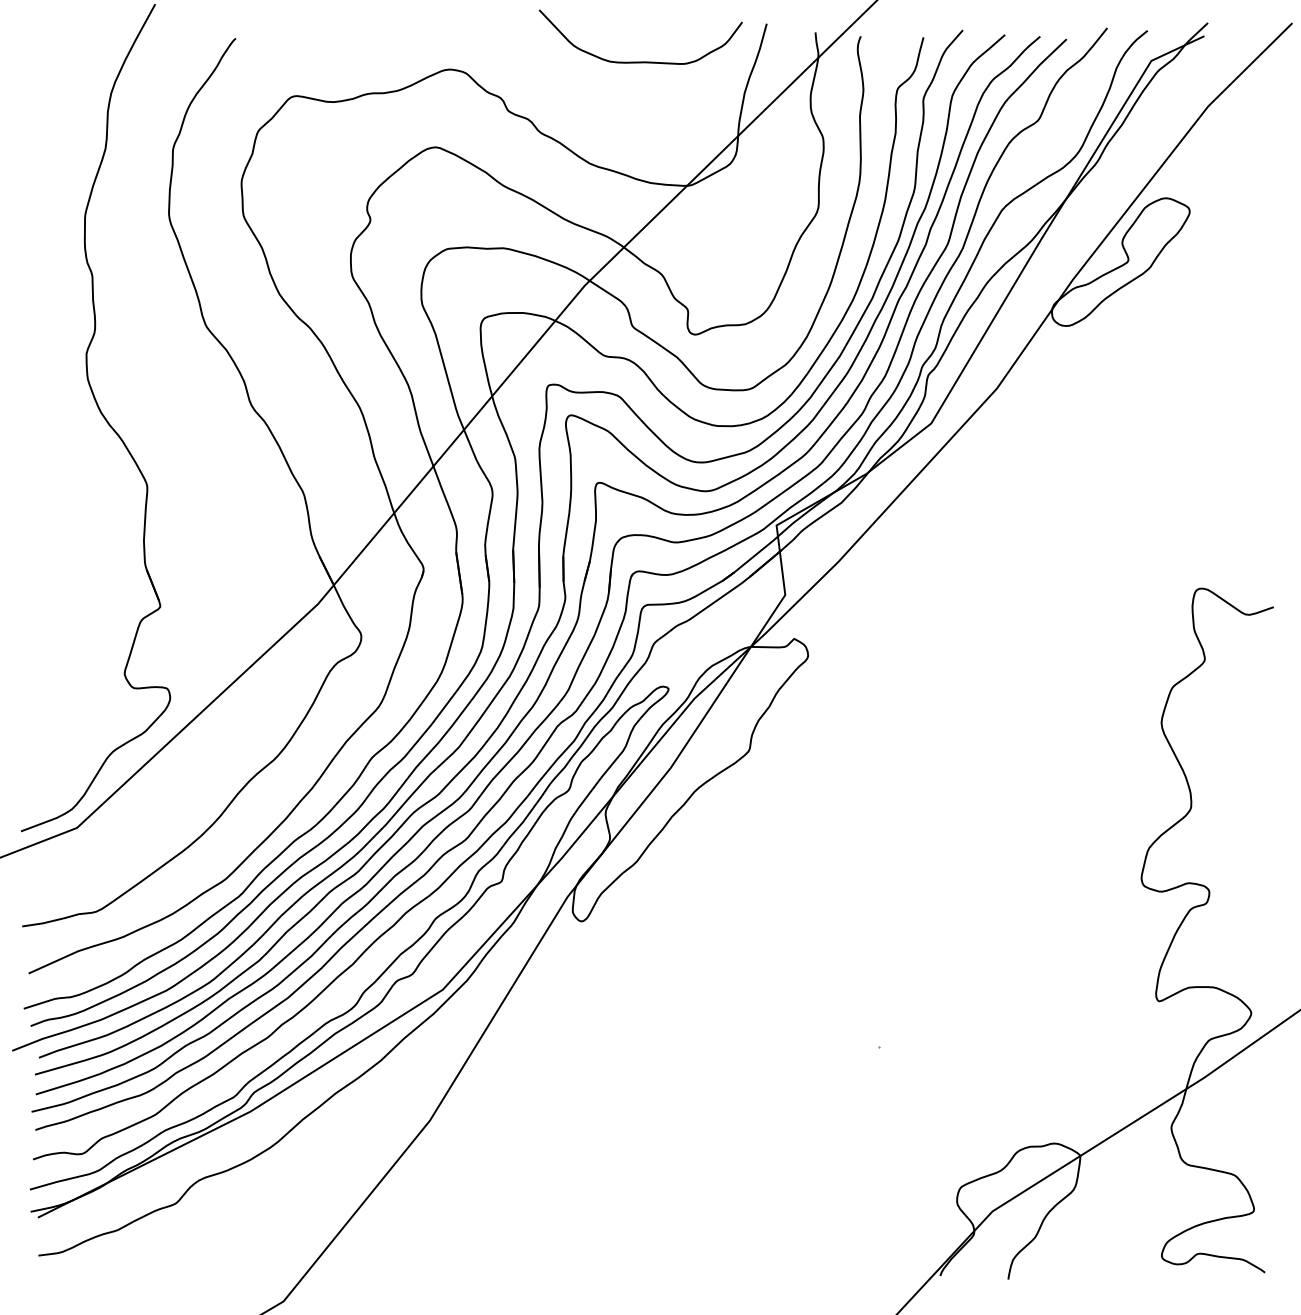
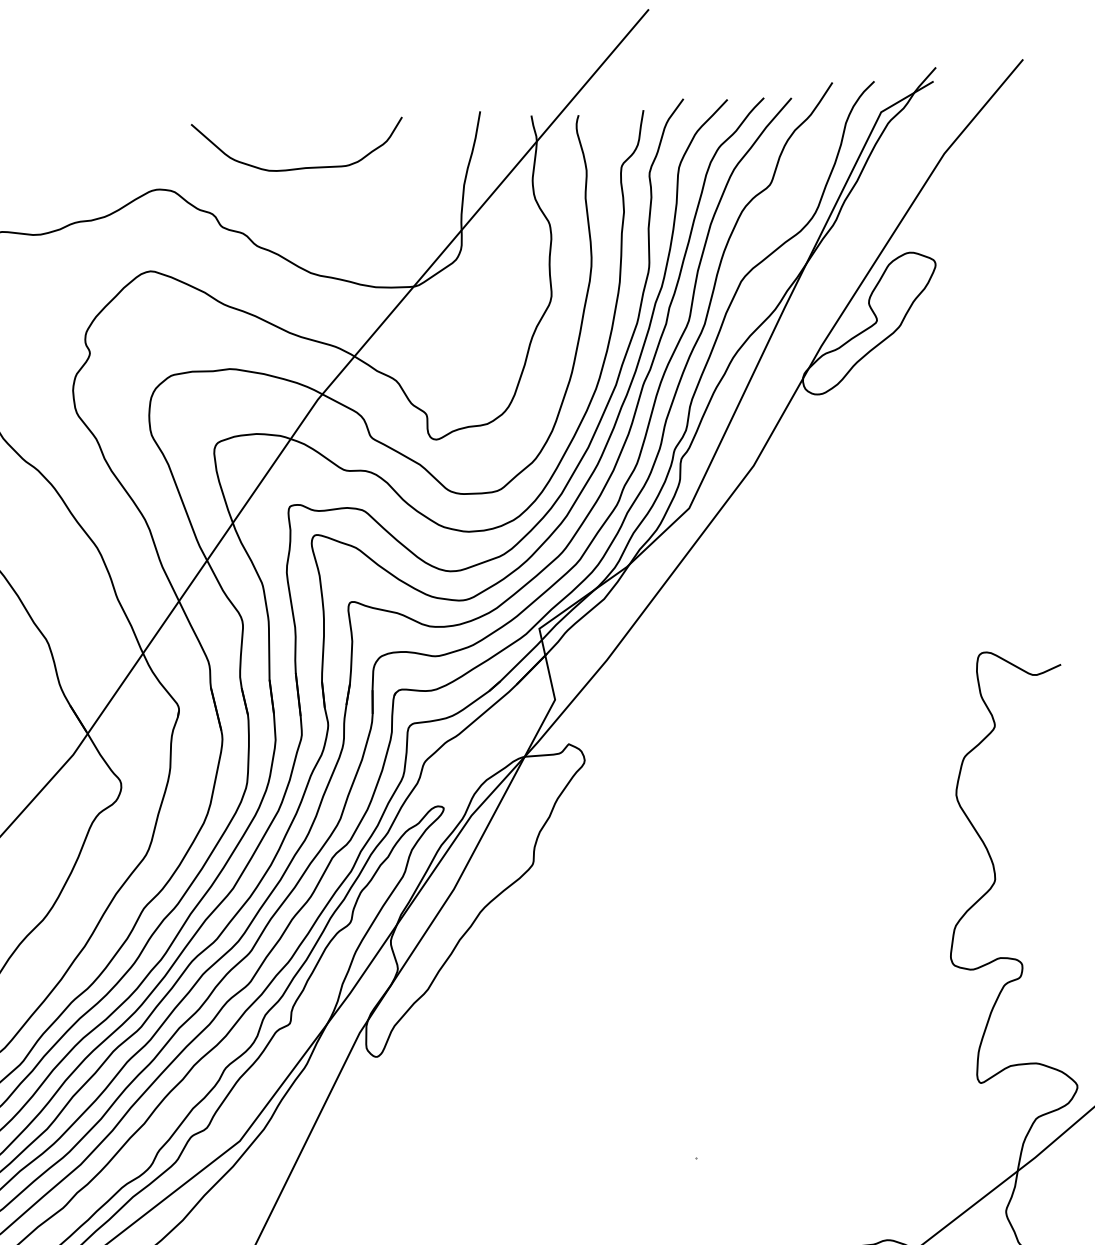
curve: (640, 61) -> (300, 167), moved

